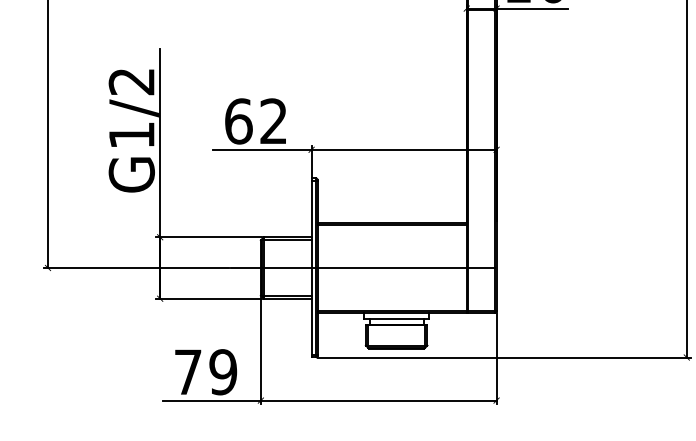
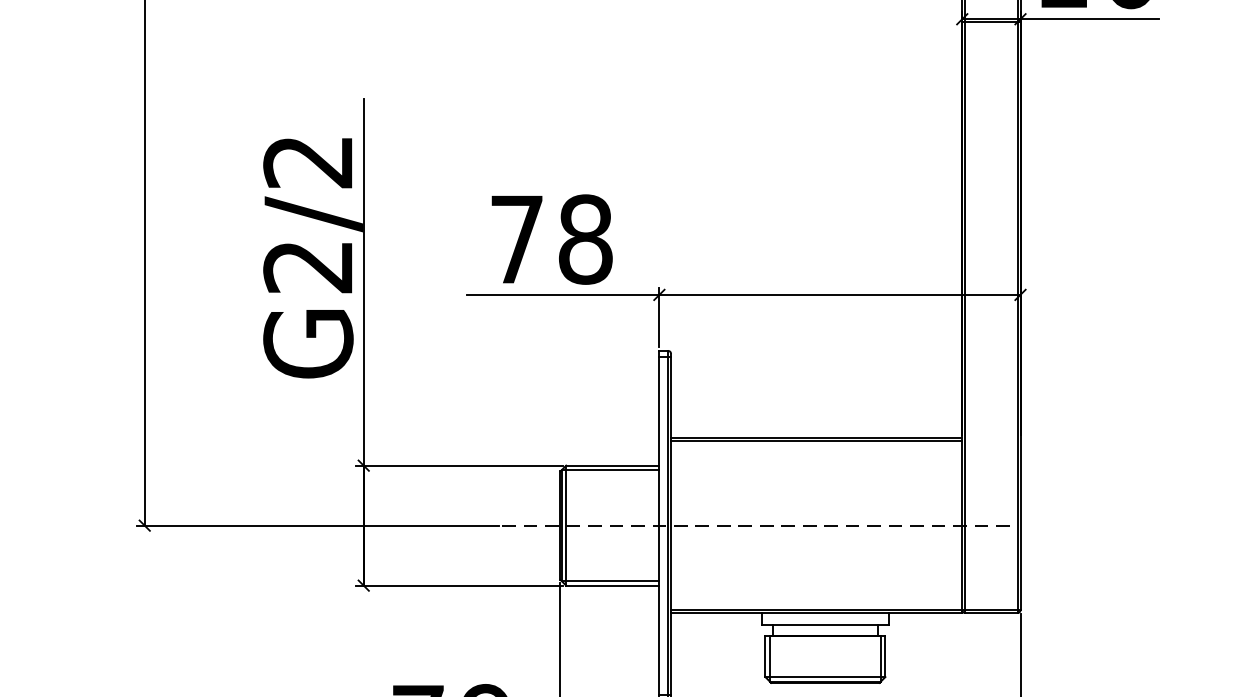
text: (256, 121) -> (551, 239), 62 -> 78
text: (131, 135) -> (307, 266), G1/2 -> G2/2
line: (363, 267) -> (760, 524), solid -> dashed

